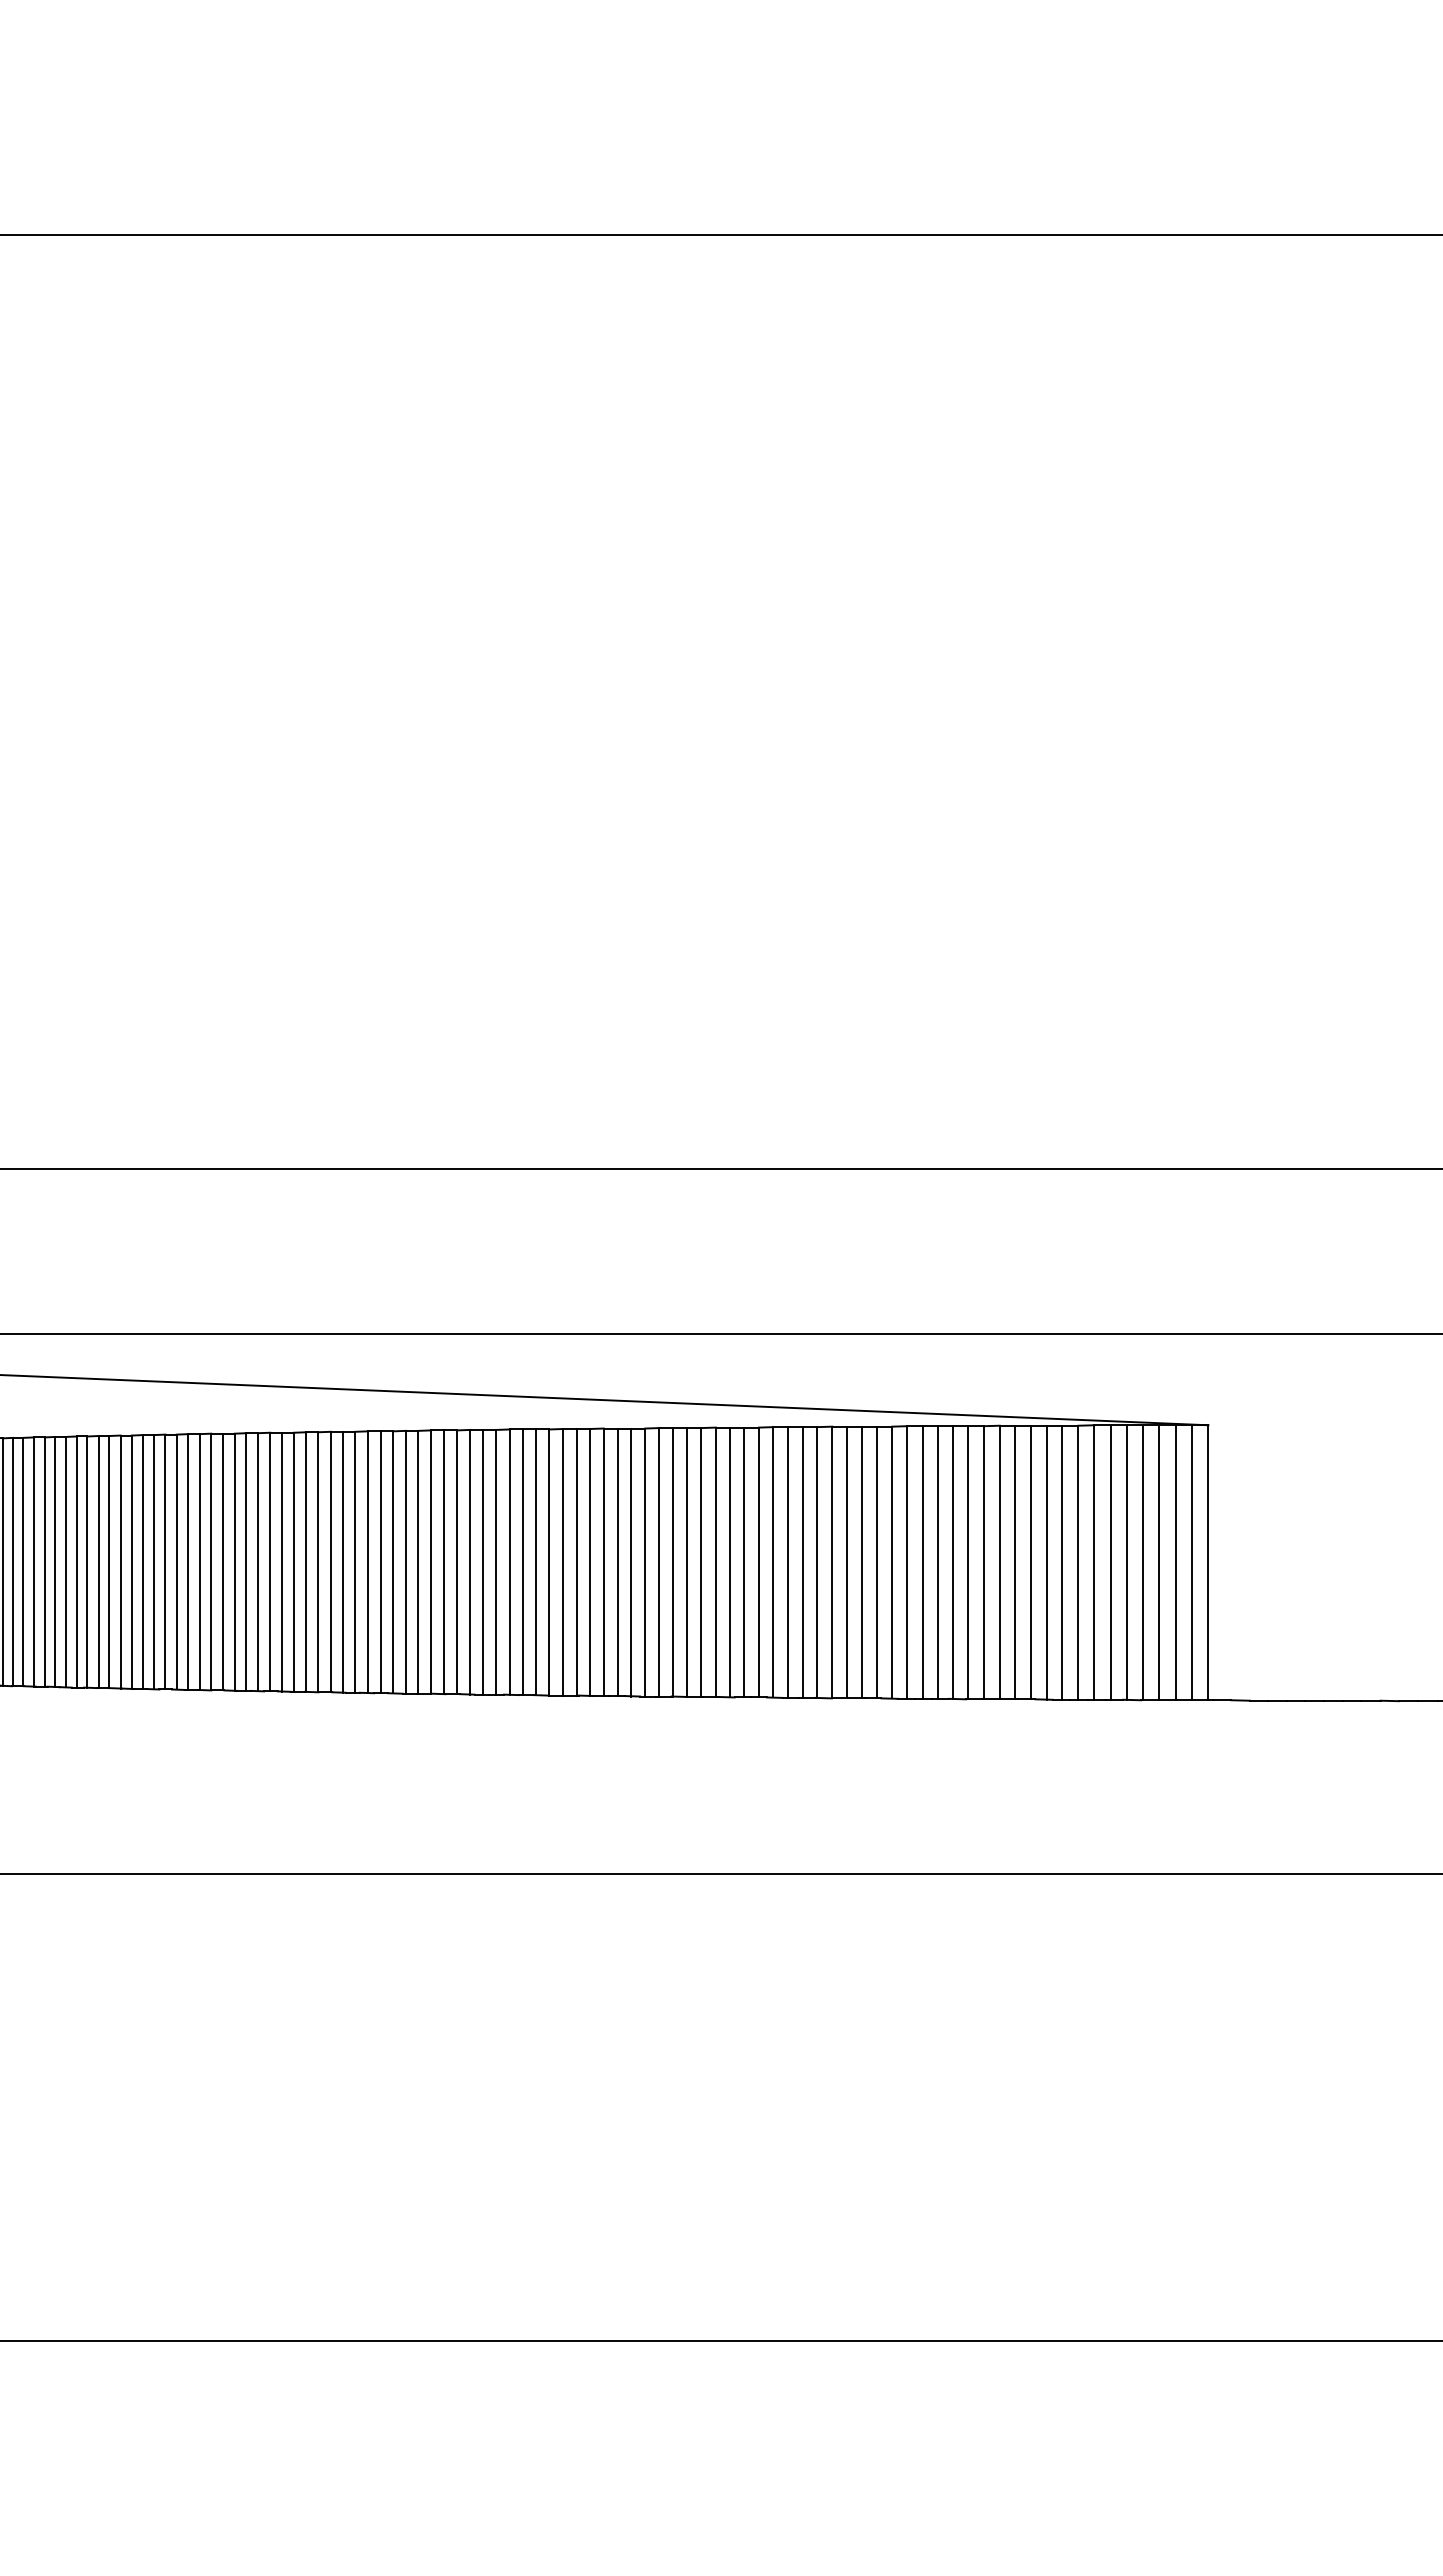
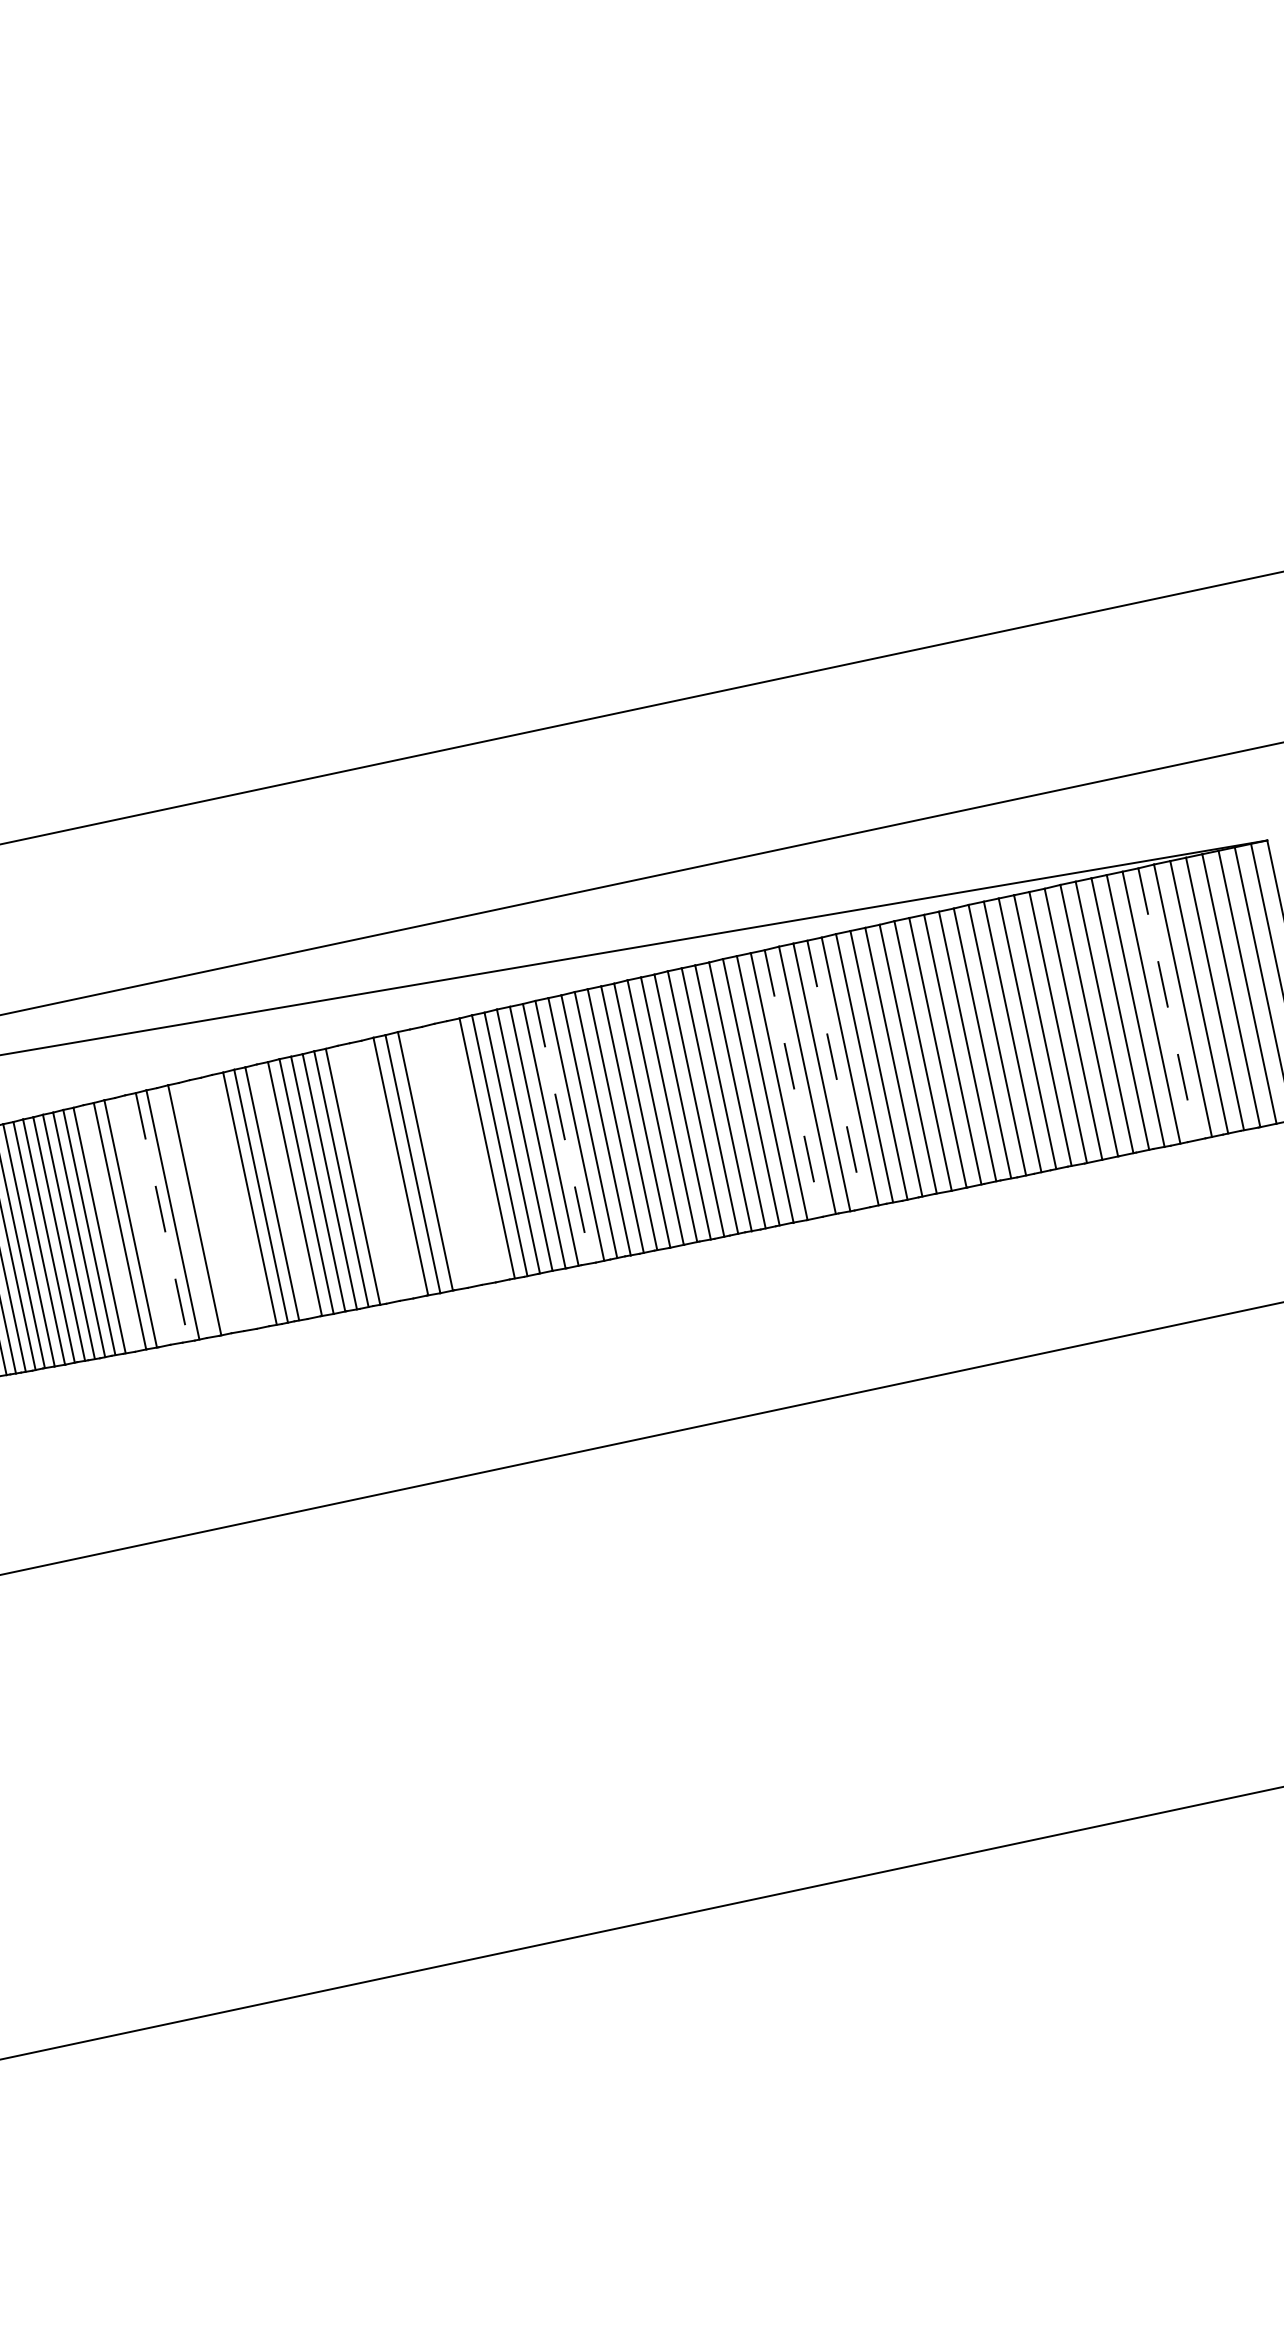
line: (13, 1561) -> (110, 1227), removed
line: (44, 1561) -> (140, 1221), removed
line: (55, 1561) -> (151, 1218), removed
line: (87, 1561) -> (183, 1212), removed
line: (120, 1561) -> (216, 1205), removed
line: (131, 1561) -> (227, 1202), removed
line: (188, 1561) -> (283, 1190), removed
line: (270, 1561) -> (365, 1173), removed
line: (282, 1561) -> (377, 1170), removed
line: (294, 1561) -> (389, 1168), removed
line: (343, 1561) -> (437, 1158), removed
line: (355, 1561) -> (449, 1155), removed
line: (367, 1561) -> (461, 1153), removed
line: (65, 1562) -> (162, 1217), solid -> dashed
line: (109, 1562) -> (205, 1208), removed
line: (143, 1562) -> (239, 1201), removed
line: (380, 1562) -> (474, 1151), removed
line: (469, 1562) -> (562, 1132), solid -> dashed
line: (744, 1562) -> (835, 1074), solid -> dashed
line: (701, 1563) -> (793, 1084), solid -> dashed
line: (1078, 1563) -> (1167, 1005), solid -> dashed

